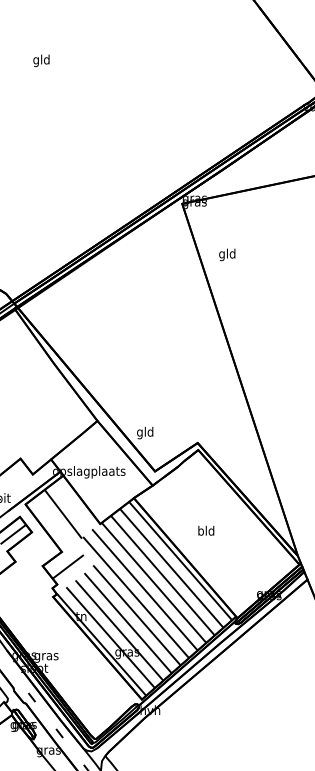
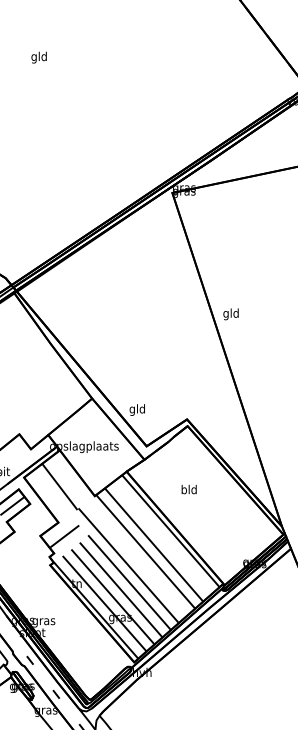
text: (226, 255) -> (230, 314), moved
text: (205, 530) -> (188, 489), moved
line: (171, 567) -> (162, 537), removed
line: (144, 589) -> (136, 558), removed

